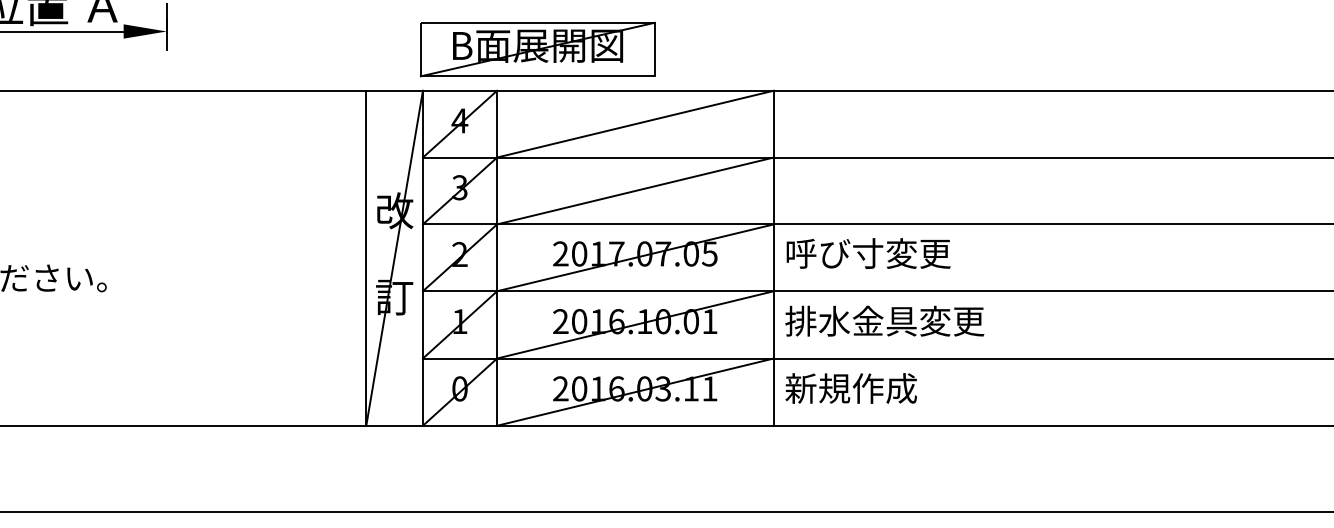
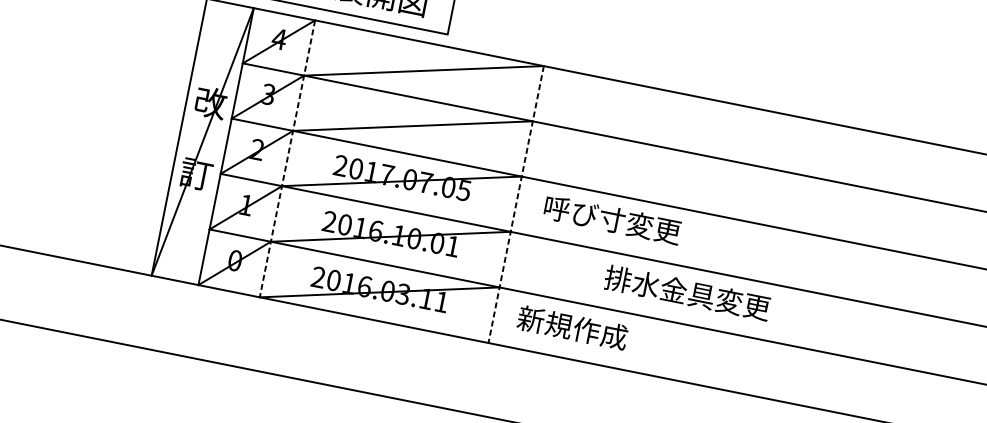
text: (868, 253) -> (612, 219), moved
line: (497, 258) -> (287, 159), solid -> dashed
line: (773, 258) -> (515, 204), solid -> dashed
text: (884, 320) -> (687, 292), moved
text: (850, 388) -> (572, 327), moved

